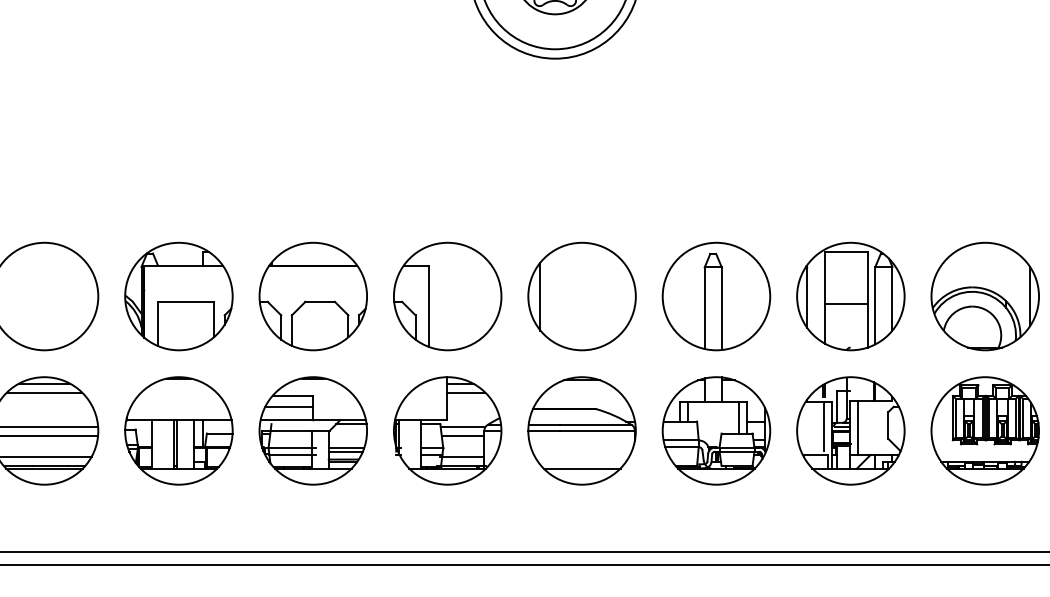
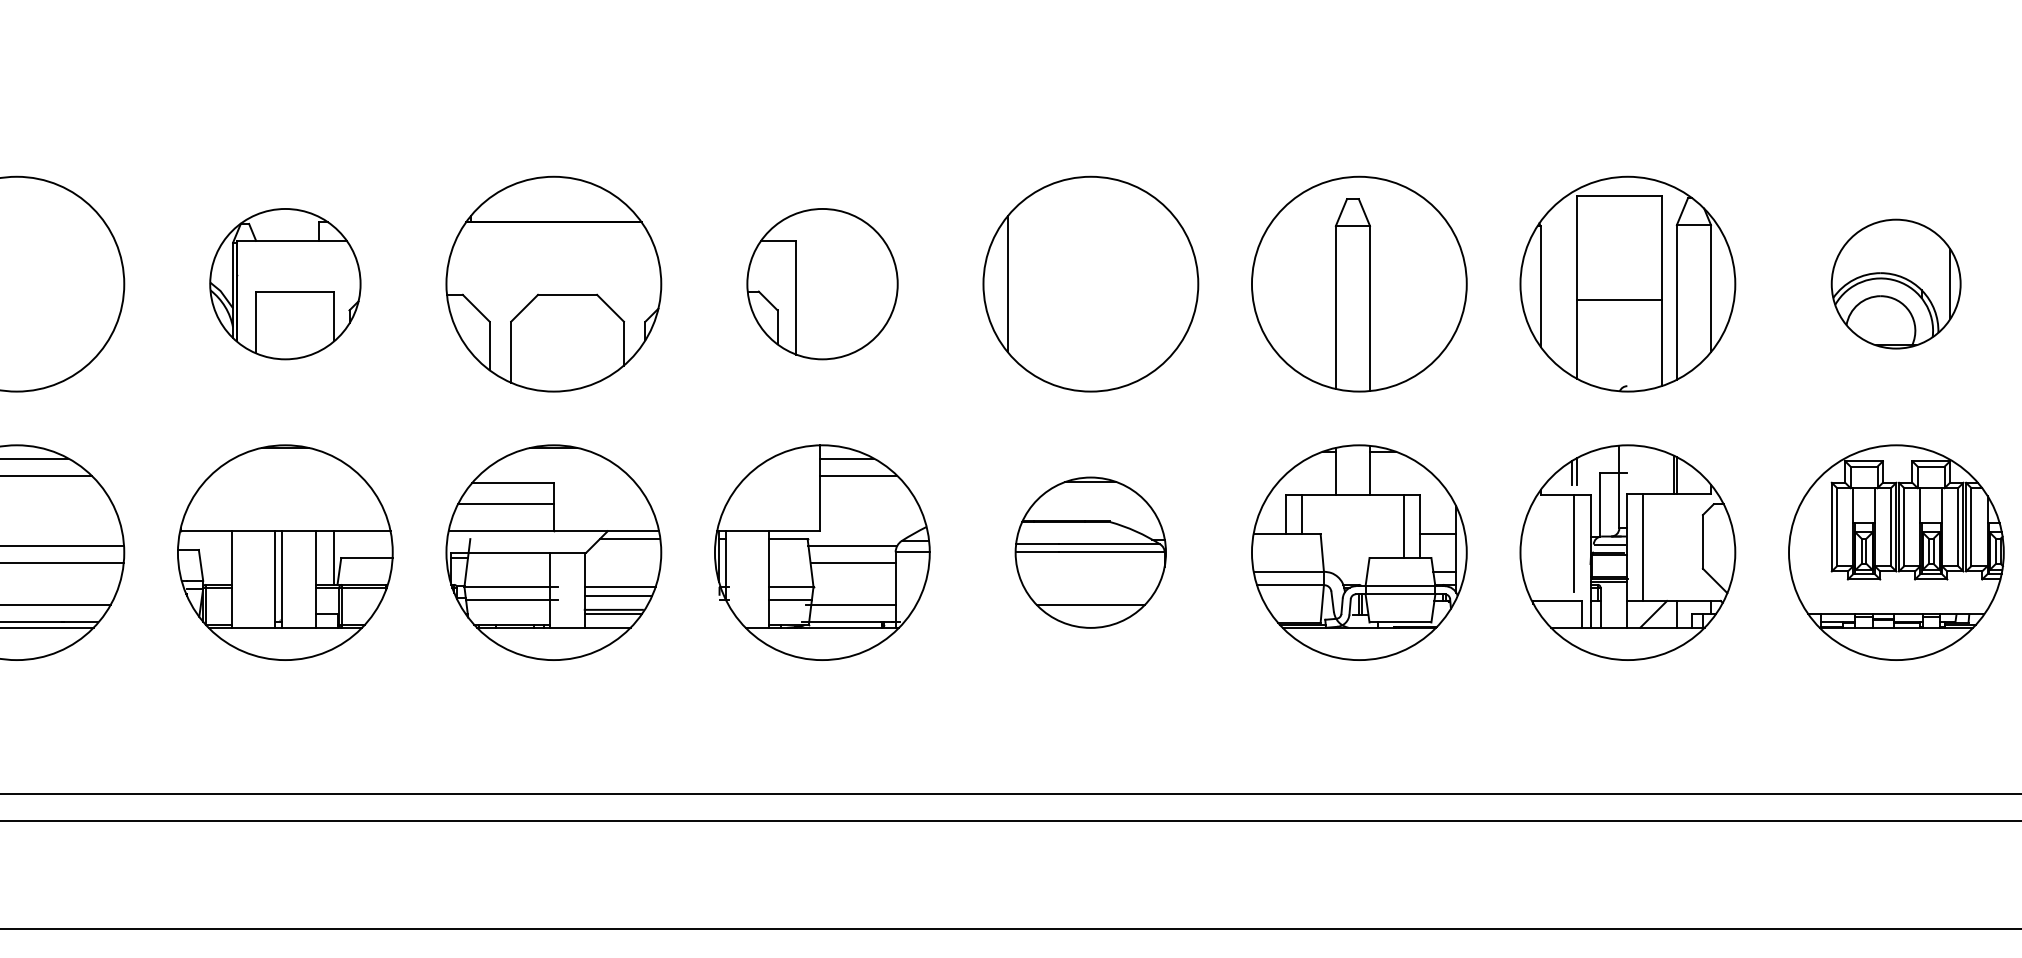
part: (178, 296) -> (284, 284), size x0.7
part: (447, 296) -> (821, 284), size x0.7
part: (984, 296) -> (1894, 284), size x0.6
part: (581, 430) -> (1089, 551), size x0.7

